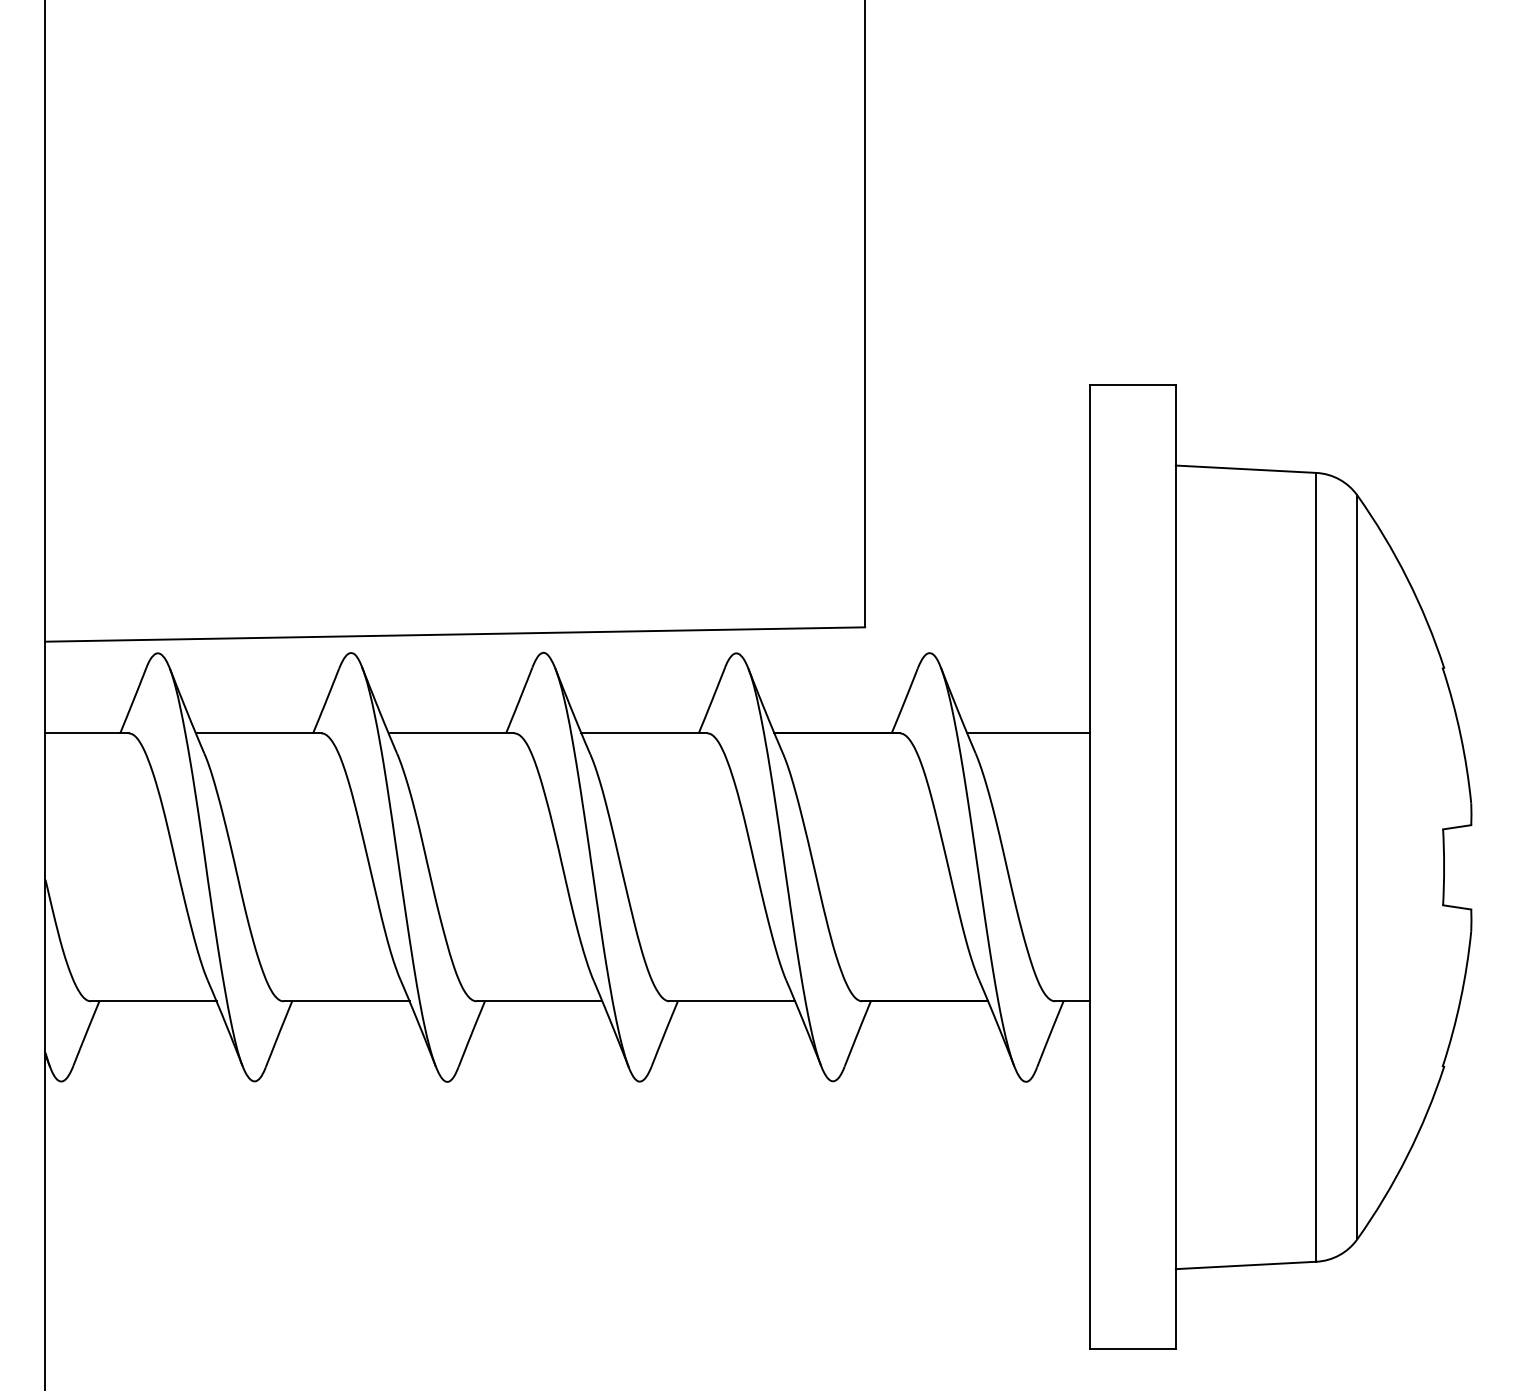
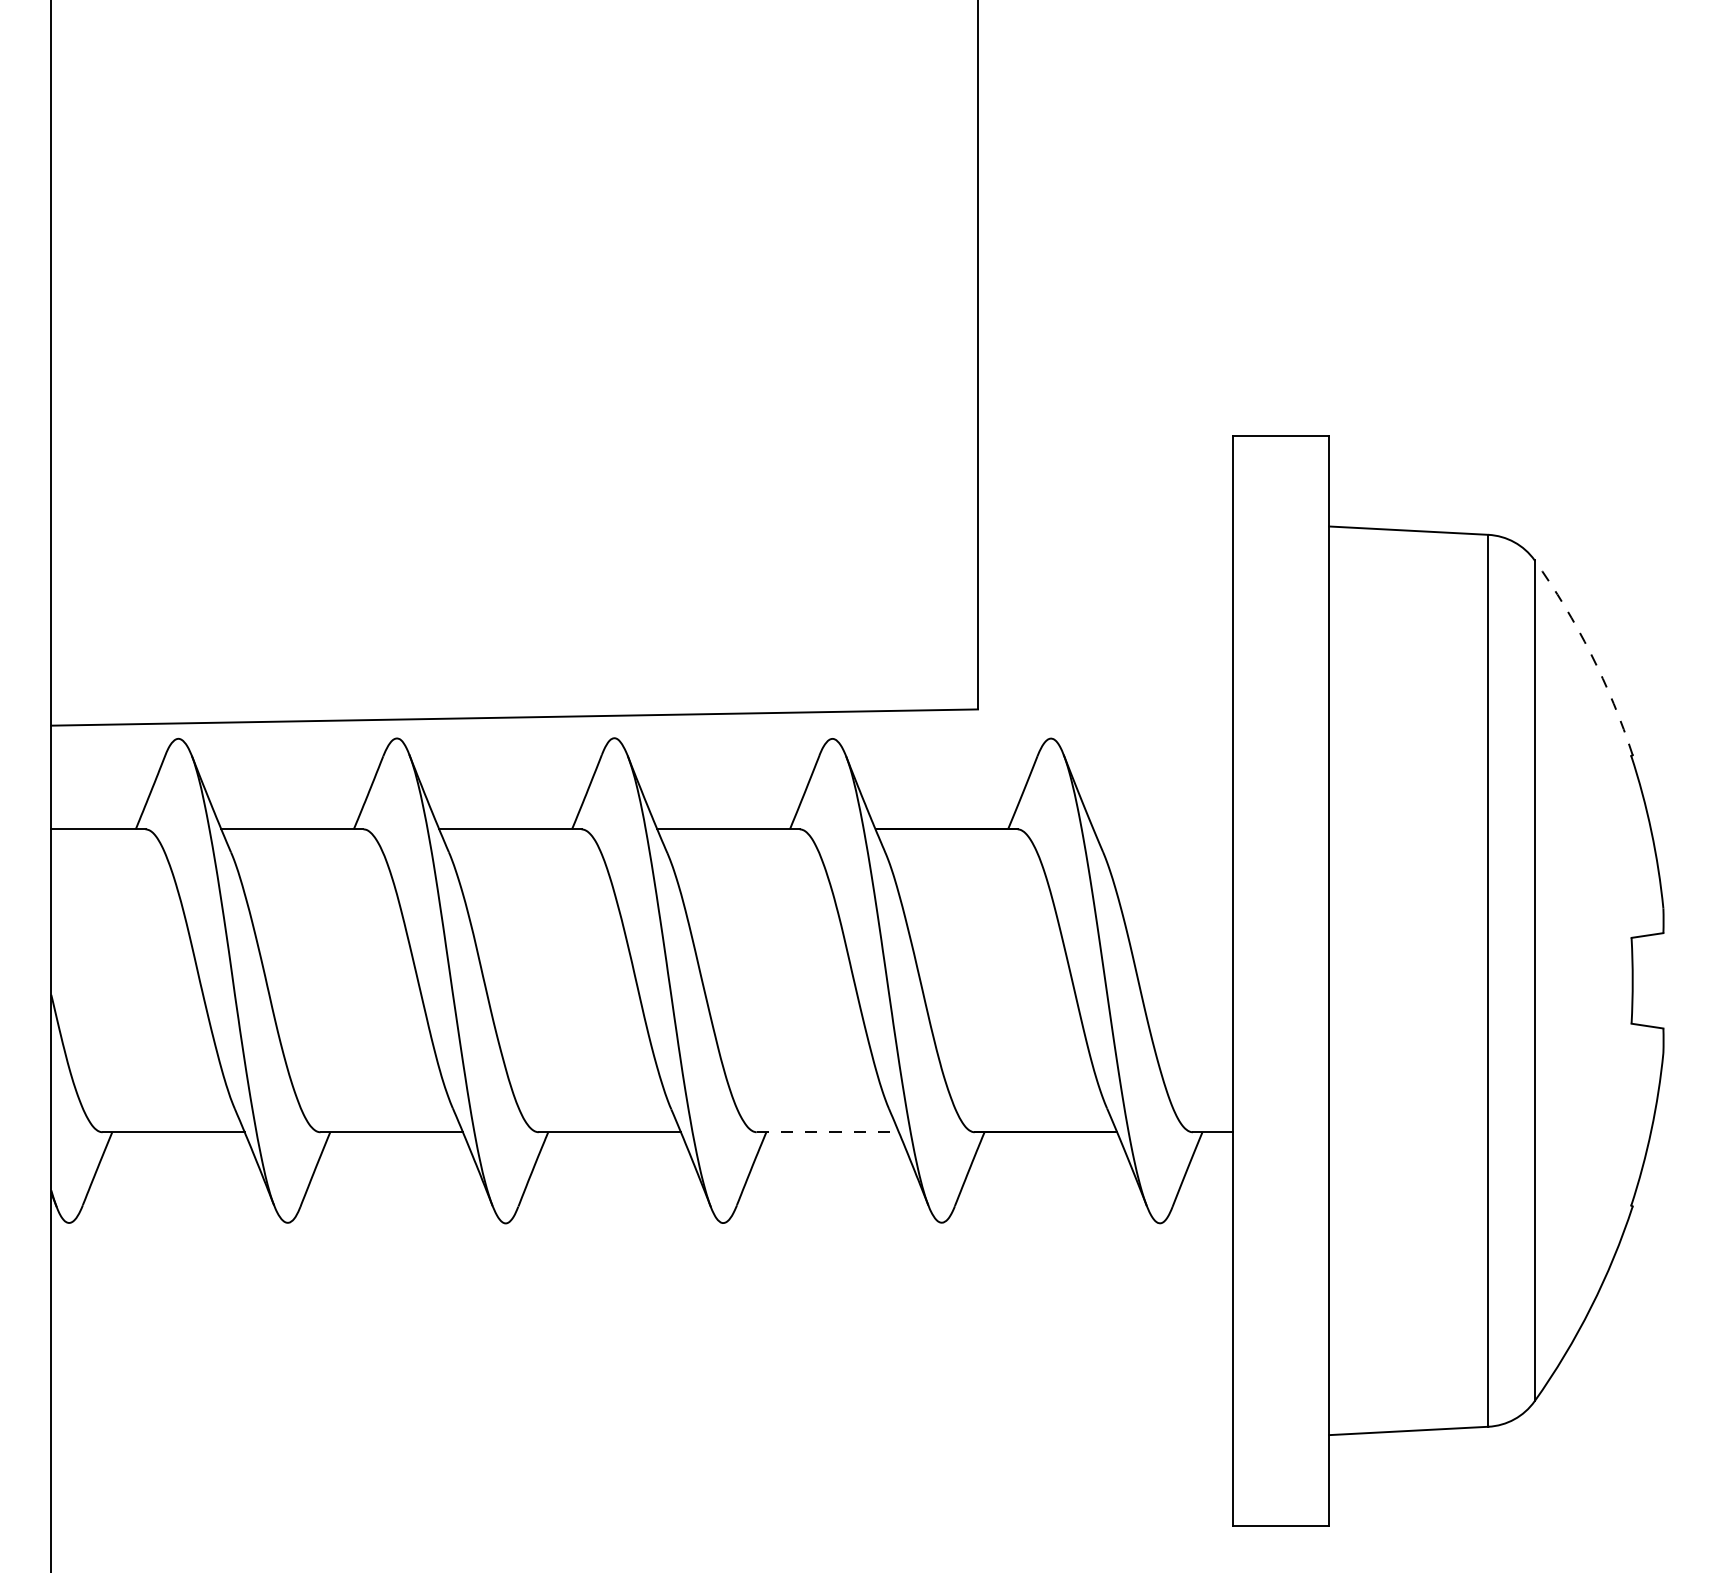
arc: (1407, 578) -> (1591, 654), solid -> dashed
line: (1028, 733) -> (1162, 829), removed
line: (732, 1001) -> (828, 1132), solid -> dashed

